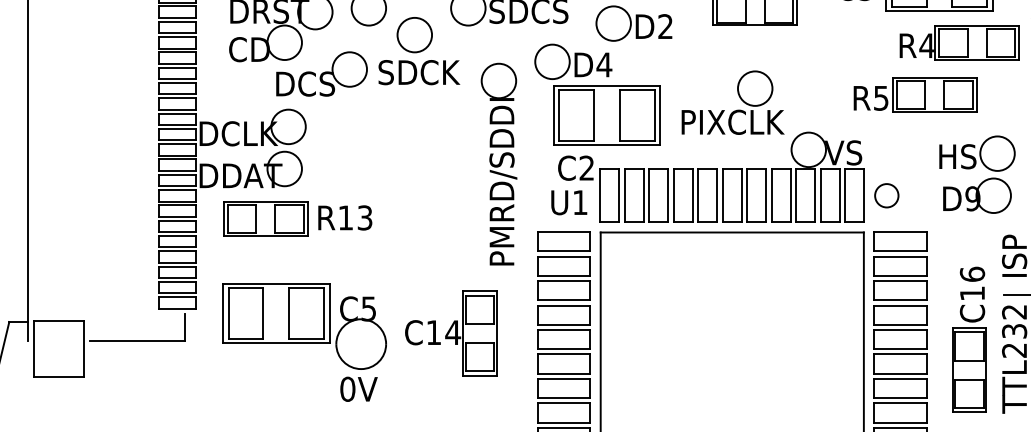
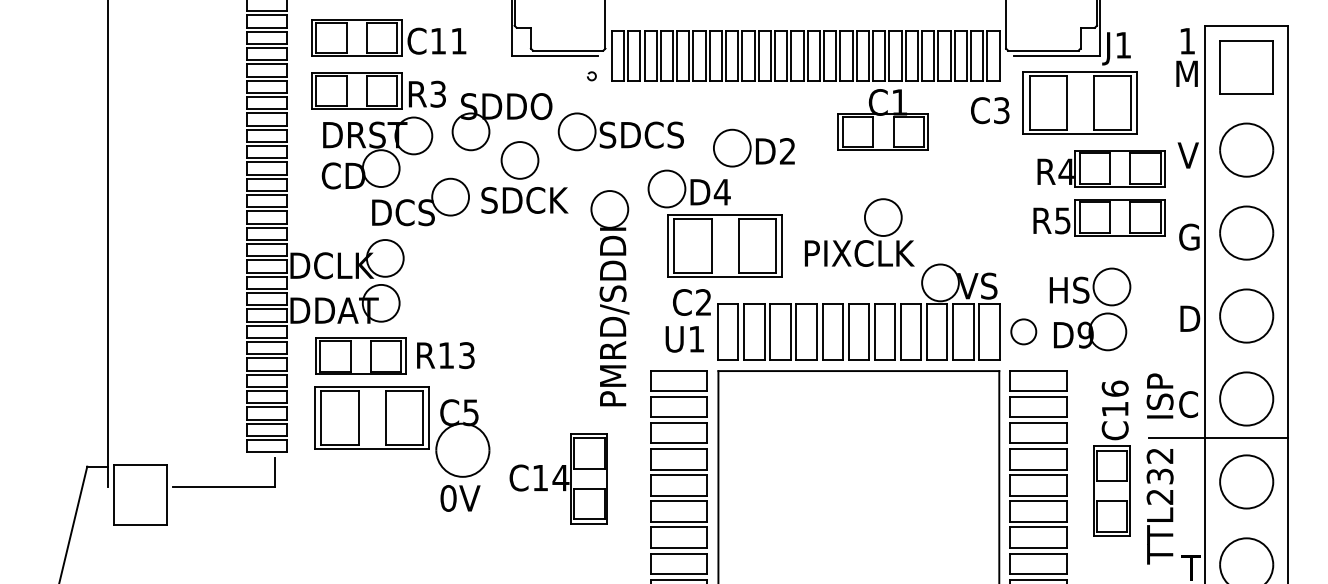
part: (915, 95) -> (1099, 217), moved
part: (973, 168) -> (1086, 302), moved
part: (969, 339) -> (1111, 458), moved
part: (304, 342) -> (402, 448), moved

